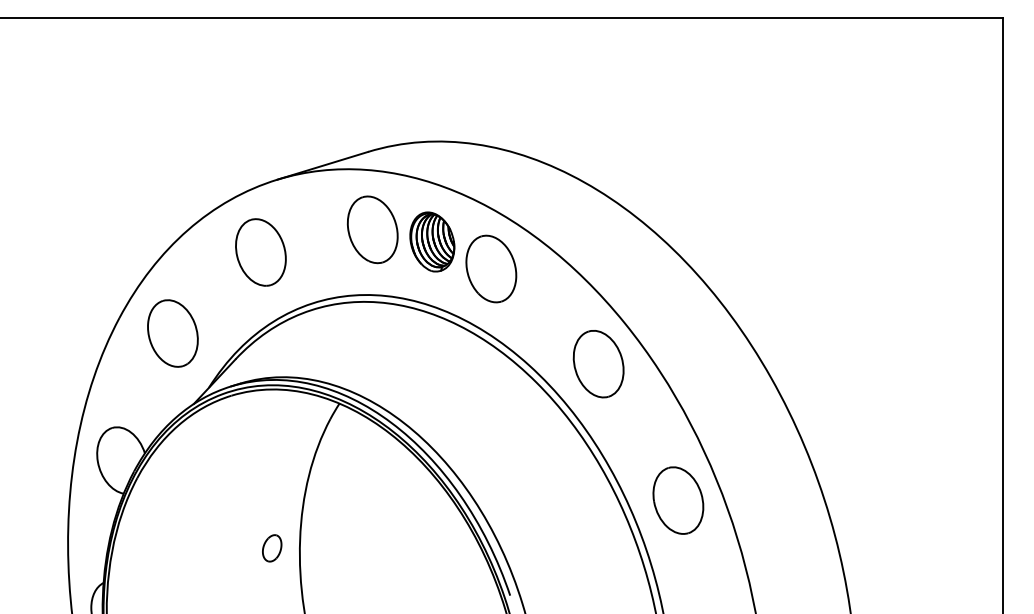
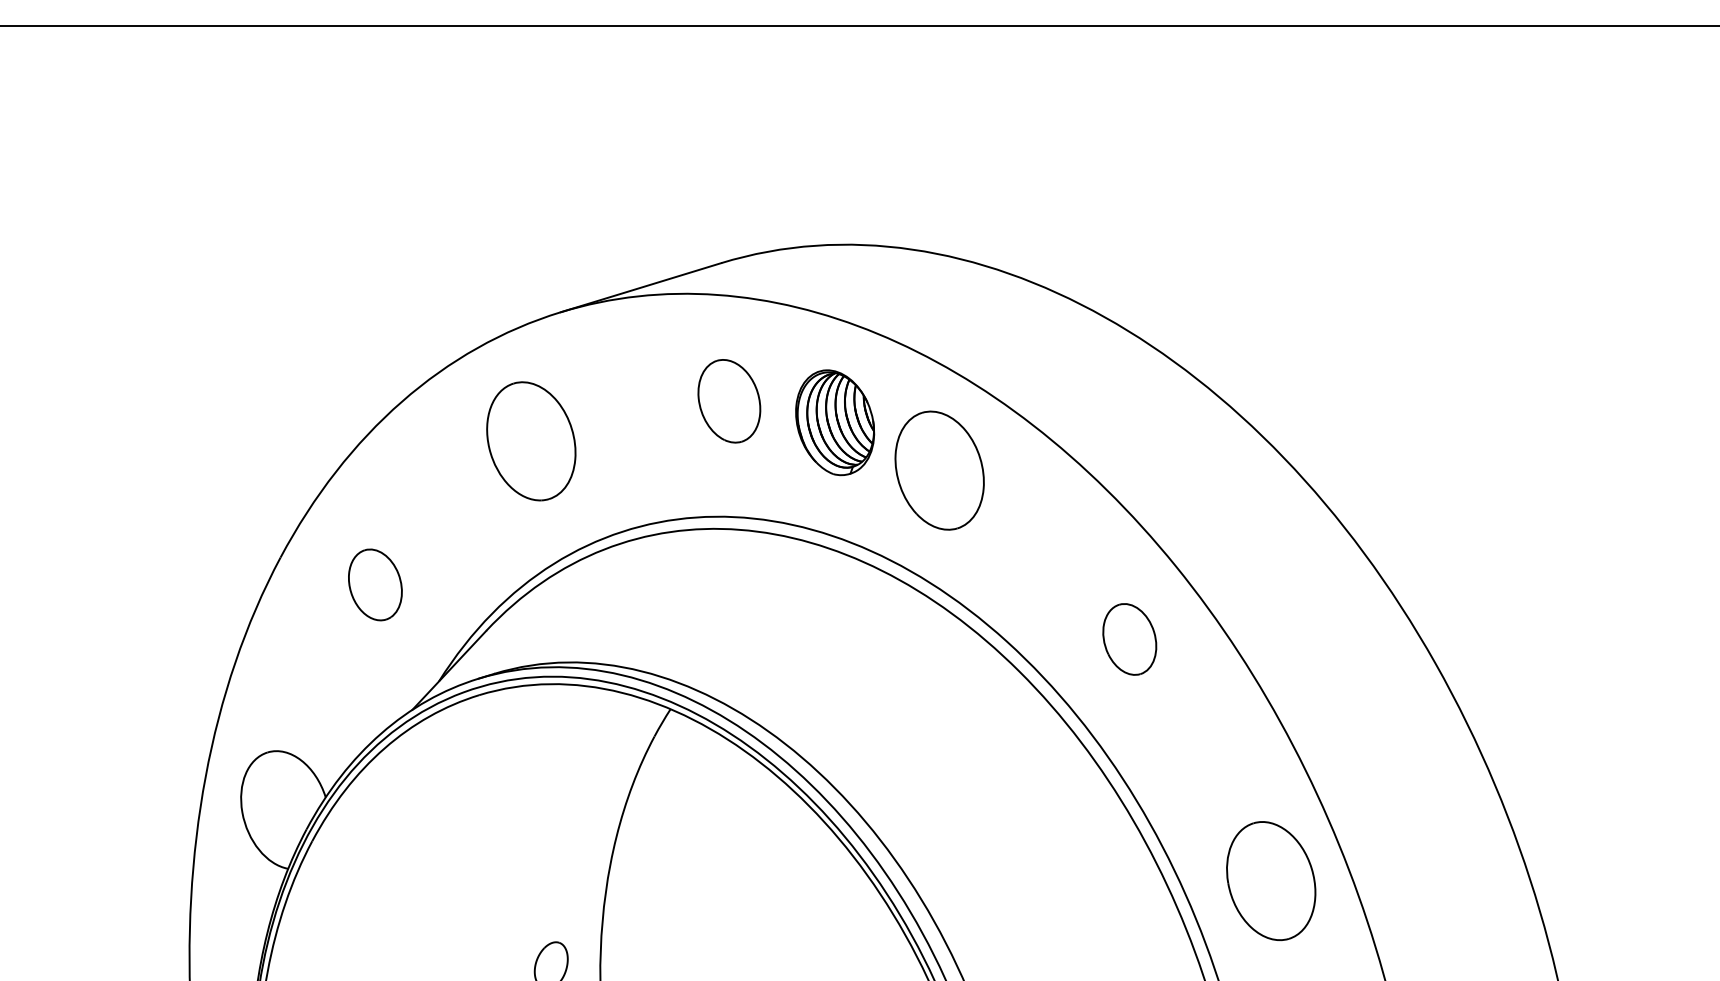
part: (372, 229) -> (729, 400), size x0.7
part: (172, 333) -> (374, 584), size x0.6
part: (598, 364) -> (1129, 639), size x0.6

